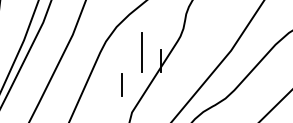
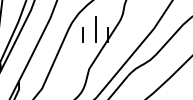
line: (121, 84) -> (82, 34), moved

